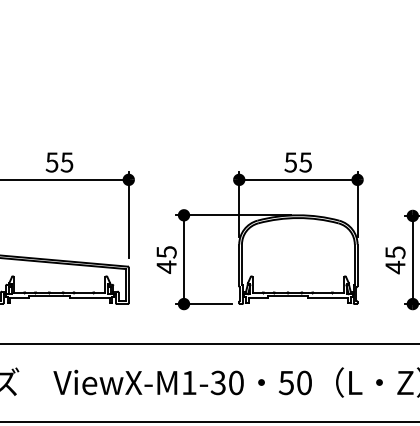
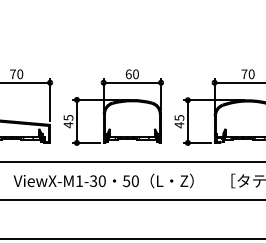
text: (59, 162) -> (16, 74), 55 -> 70
text: (296, 162) -> (131, 74), 55 -> 60

